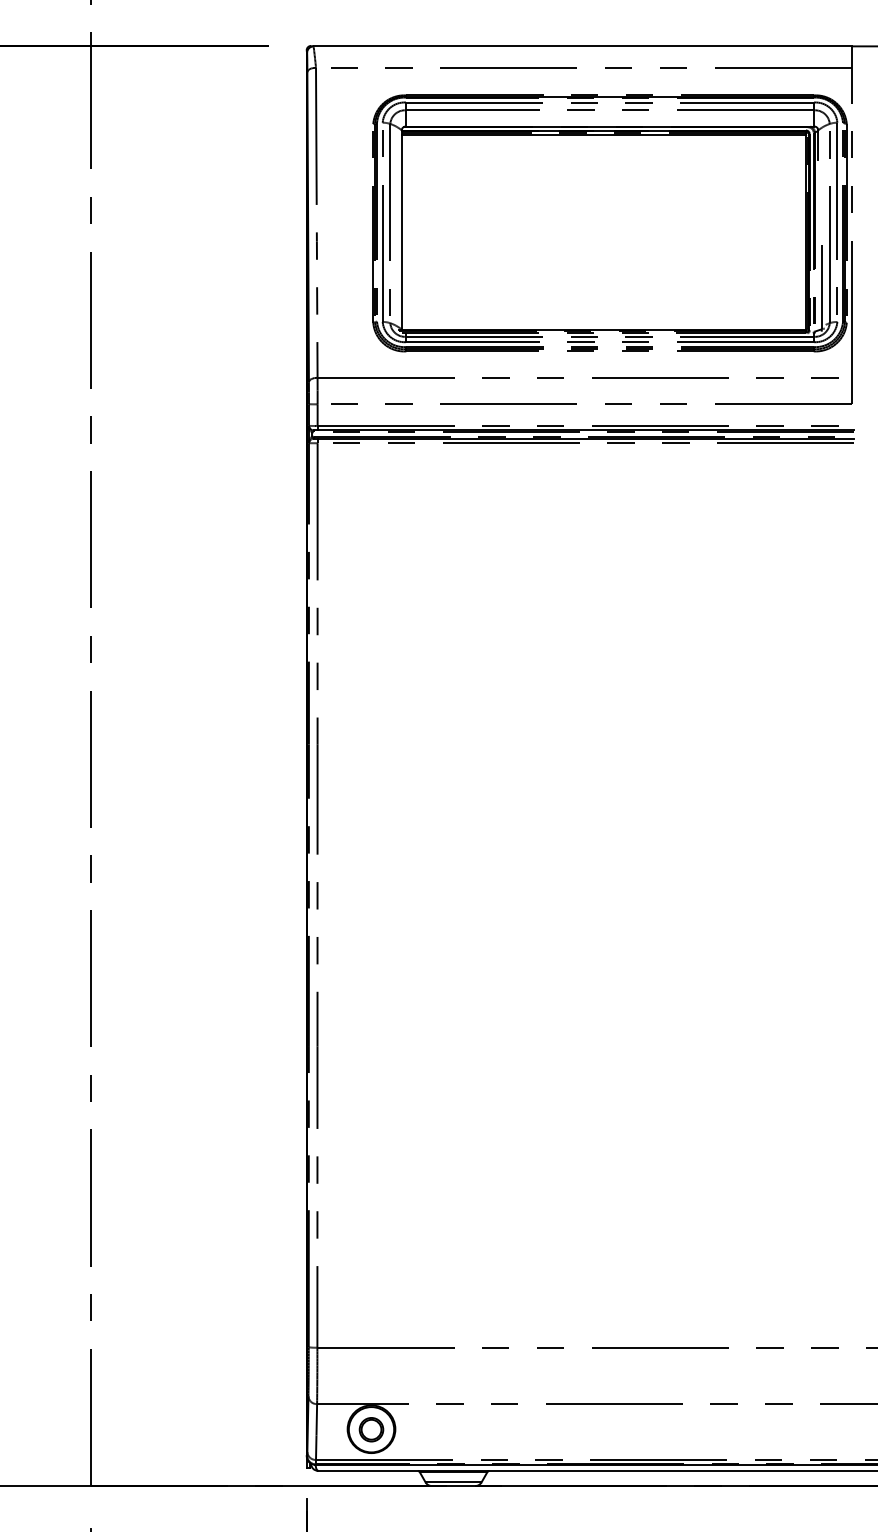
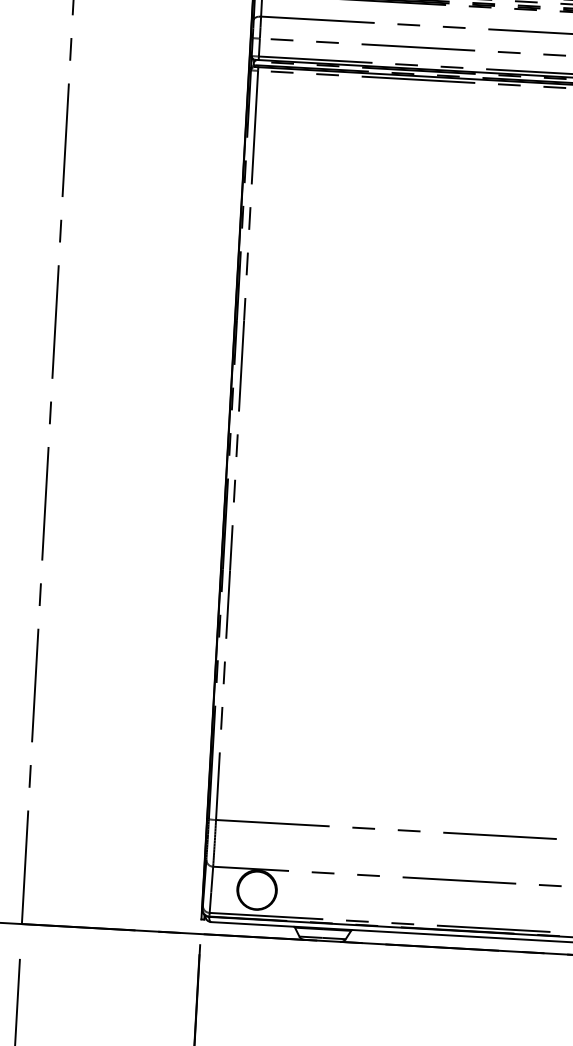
part: (371, 1429) -> (257, 890), removed

